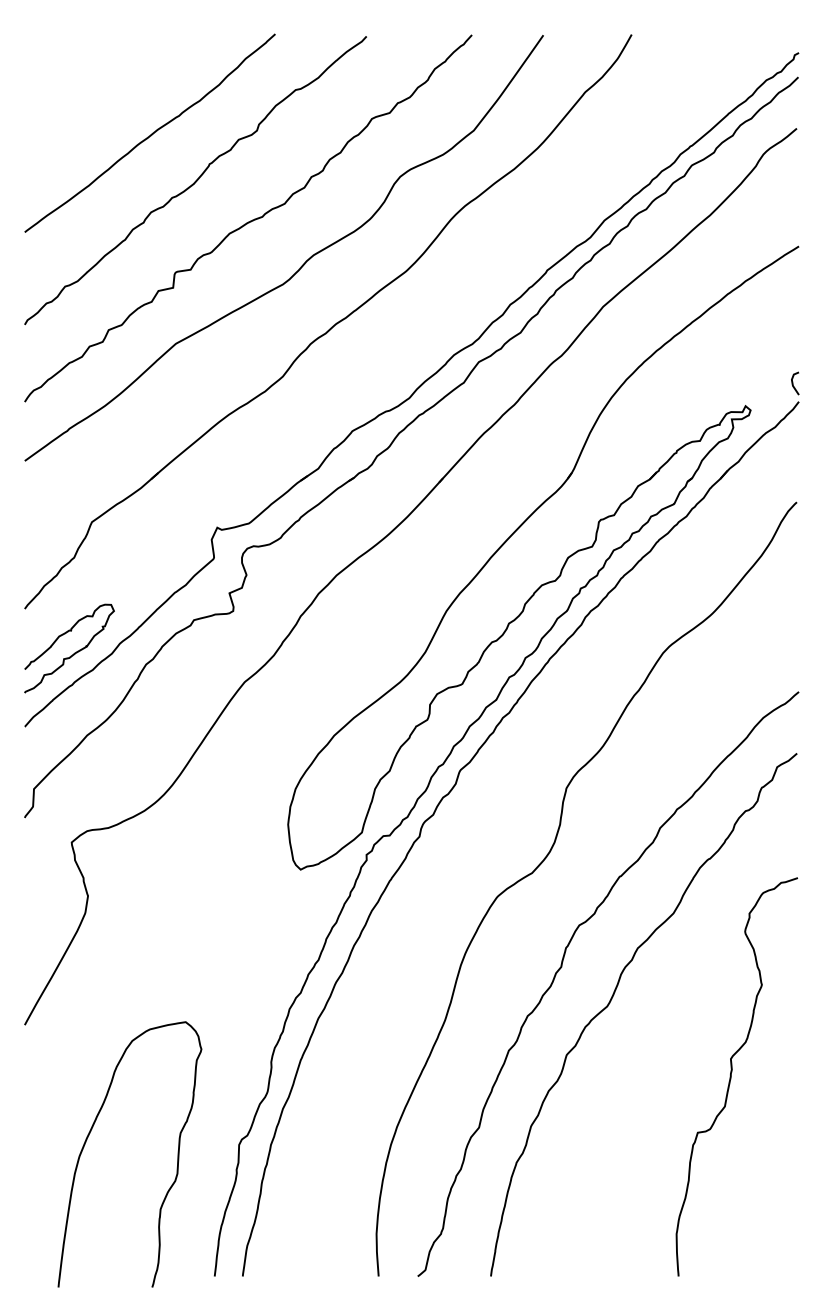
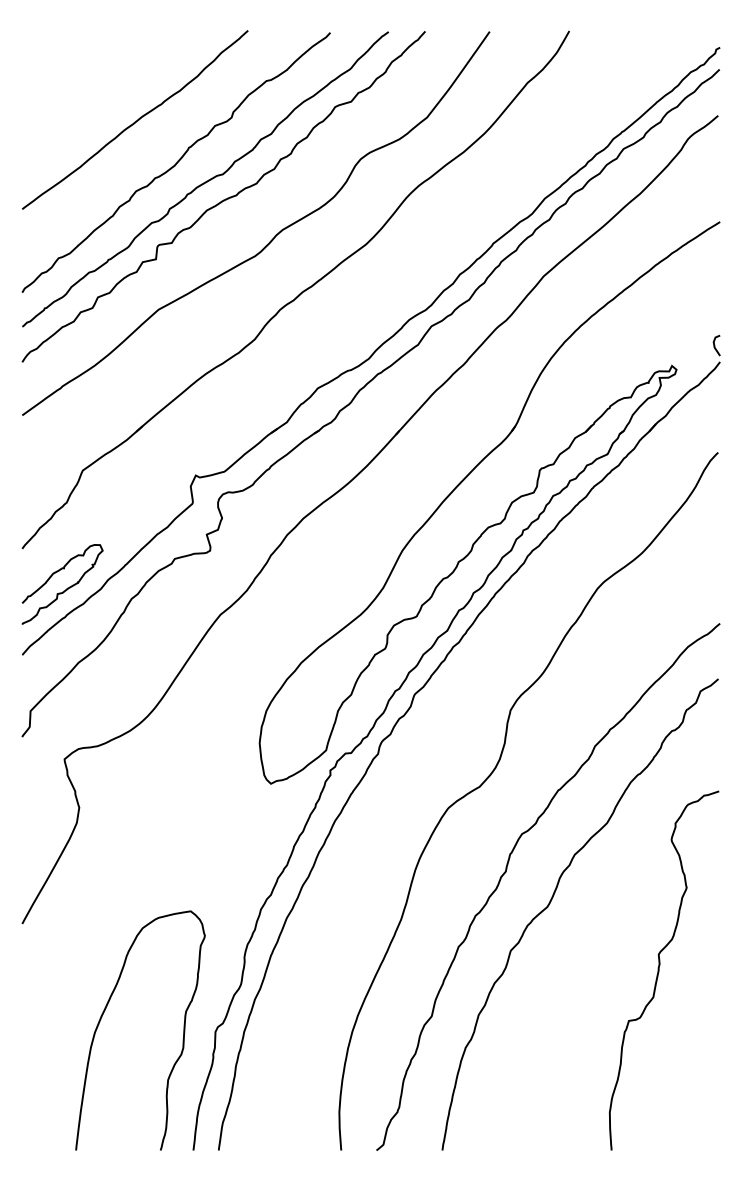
curve: (227, 201) -> (204, 181), added
curve: (89, 1135) -> (104, 1013), moved

